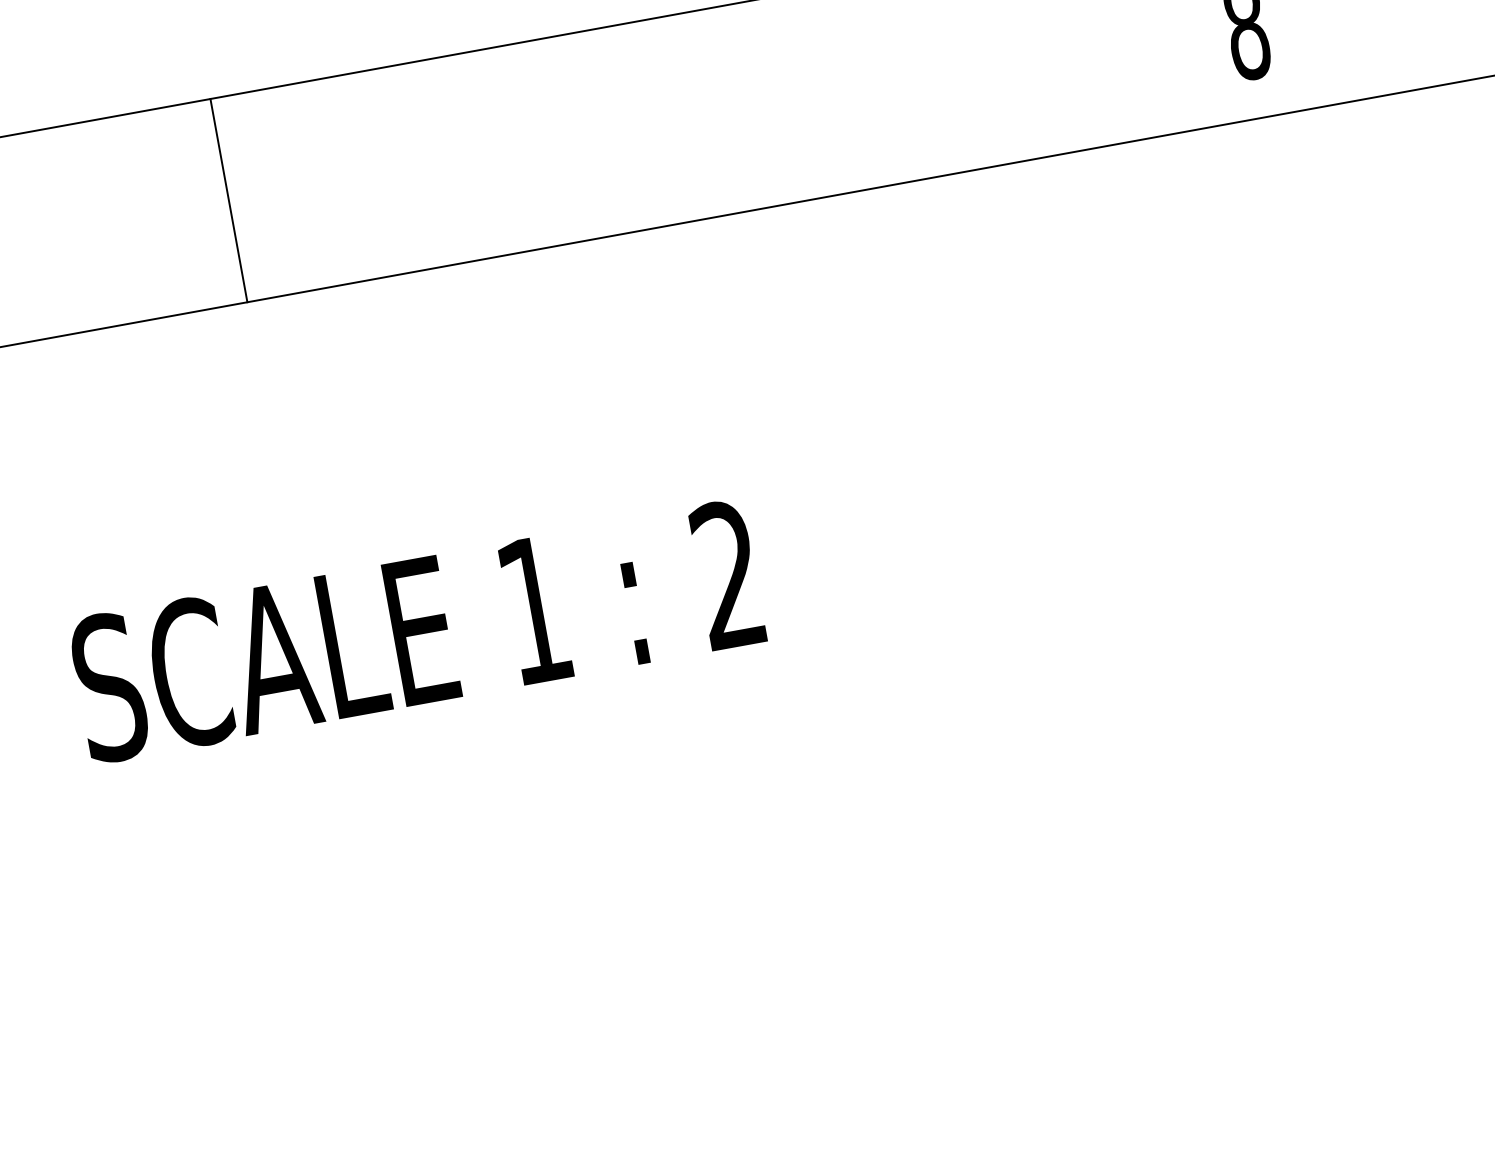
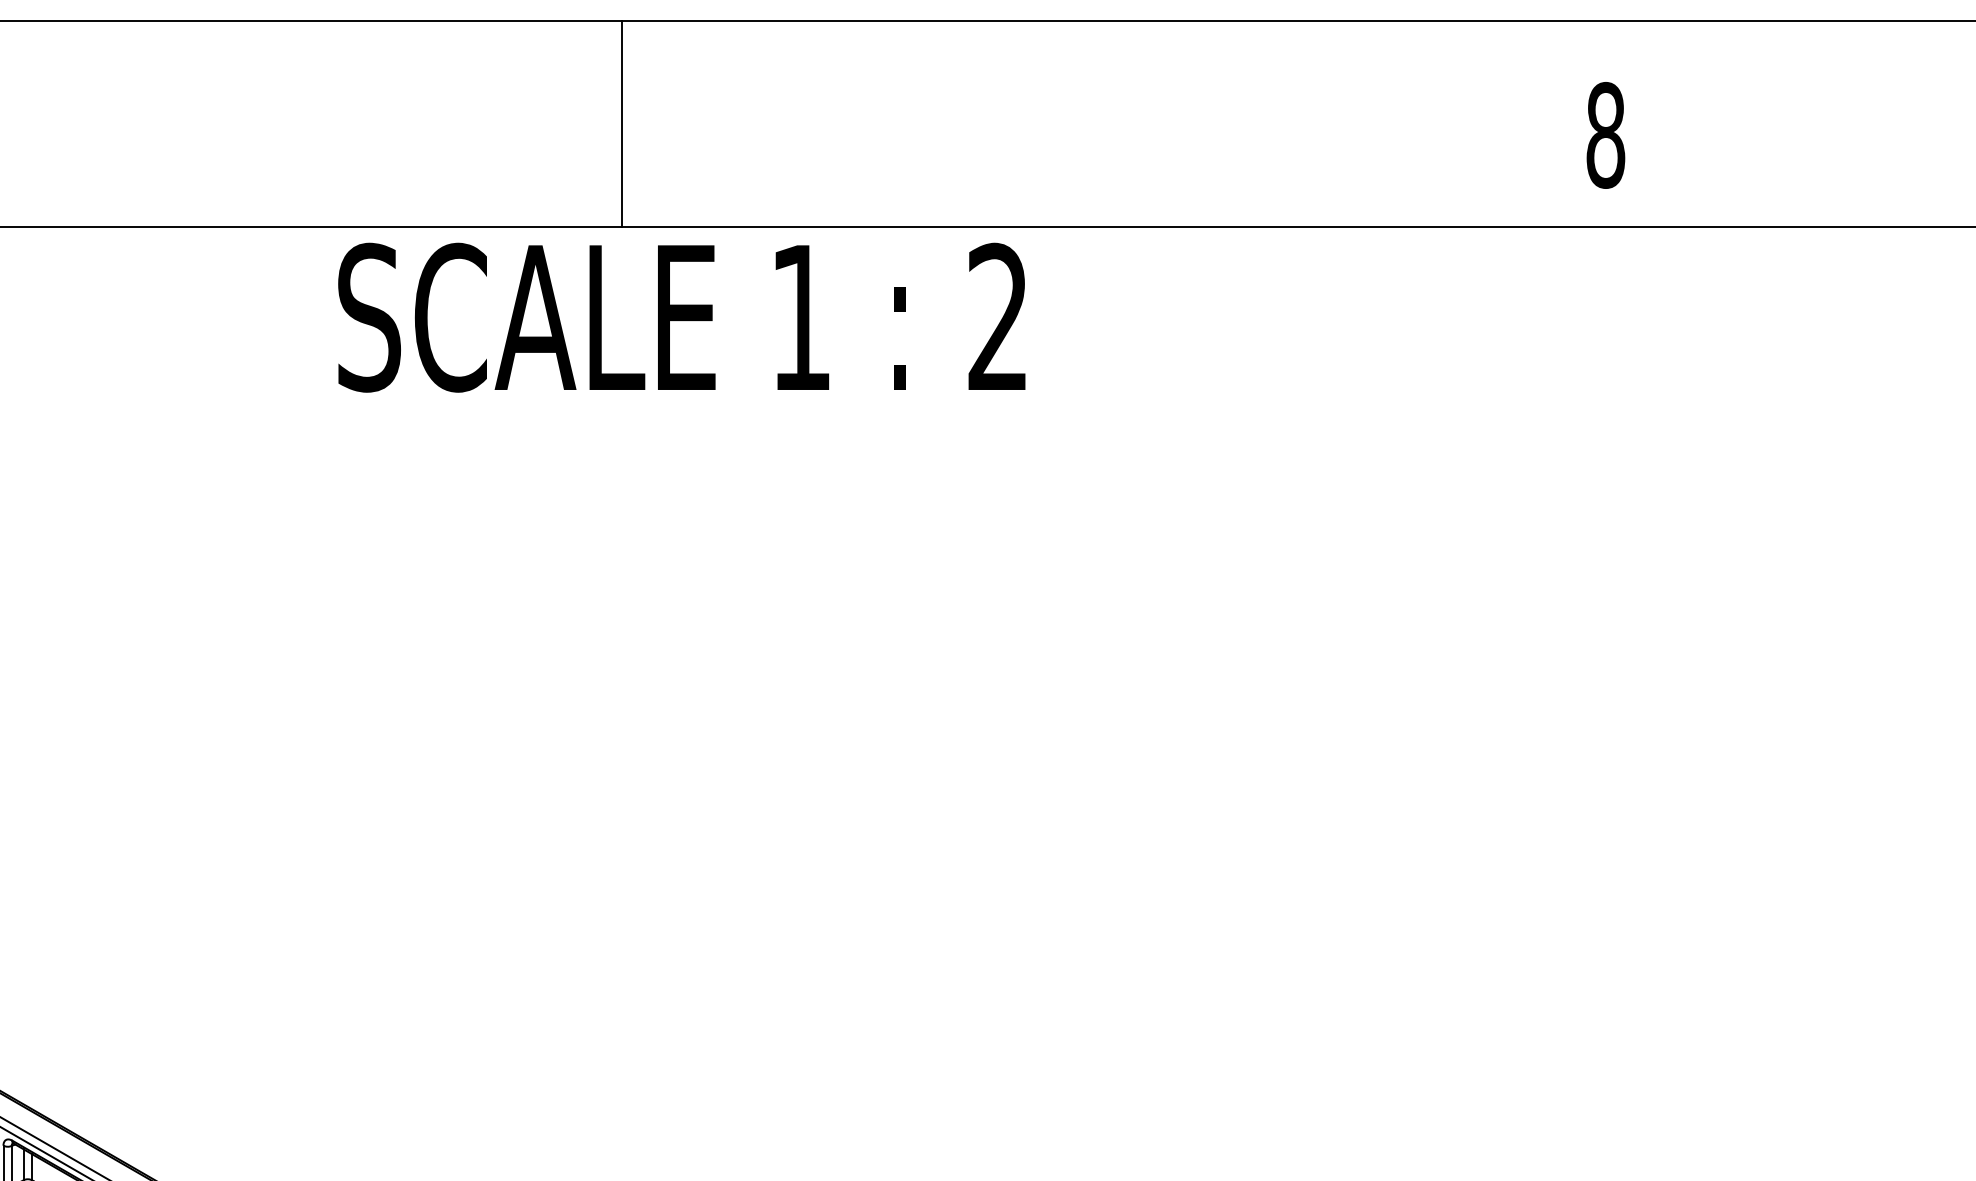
line: (228, 200) -> (621, 123), moved
text: (416, 631) -> (681, 317), moved

